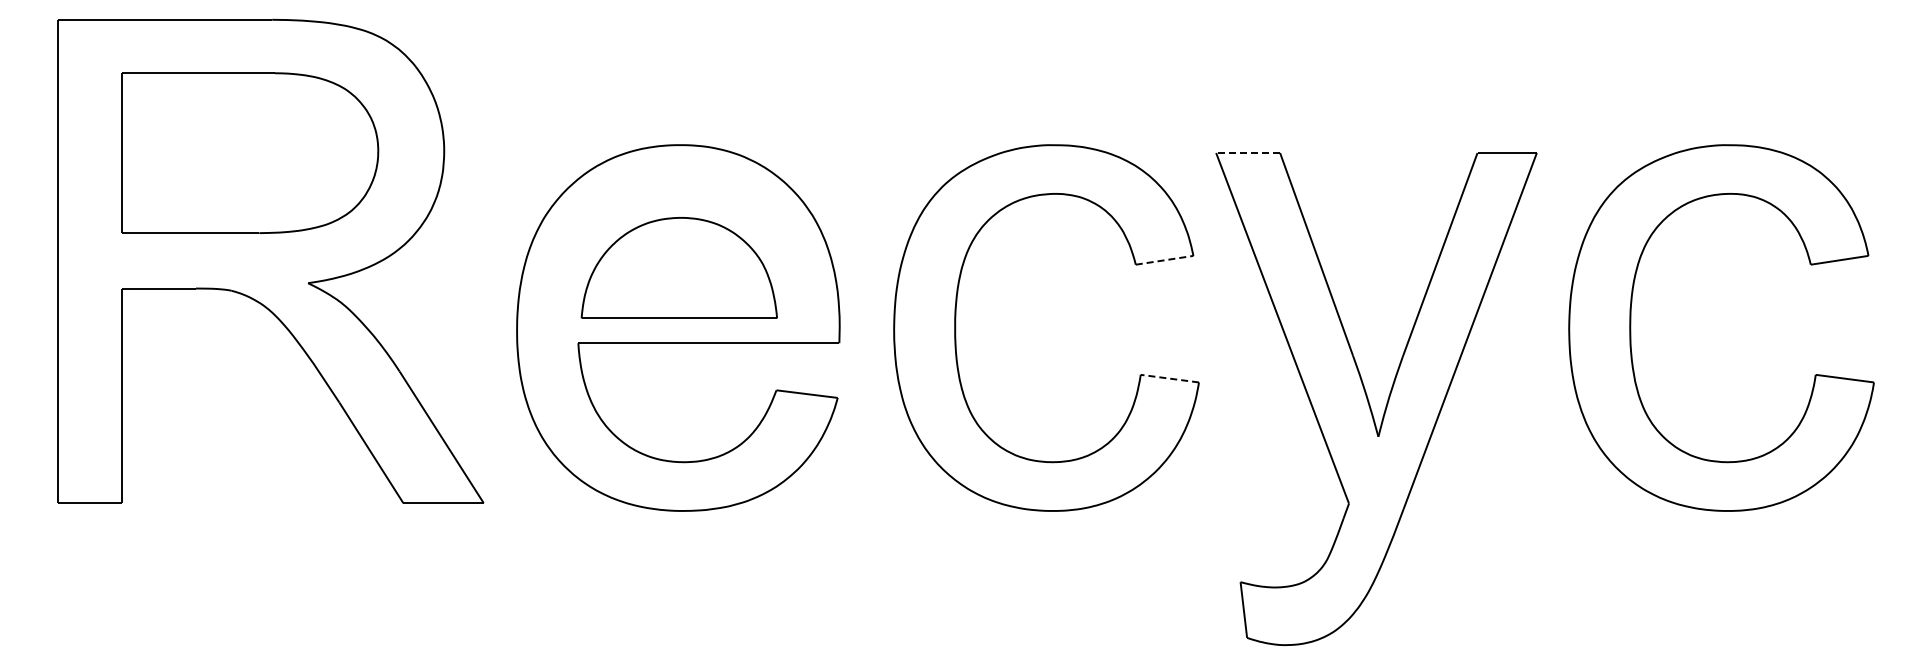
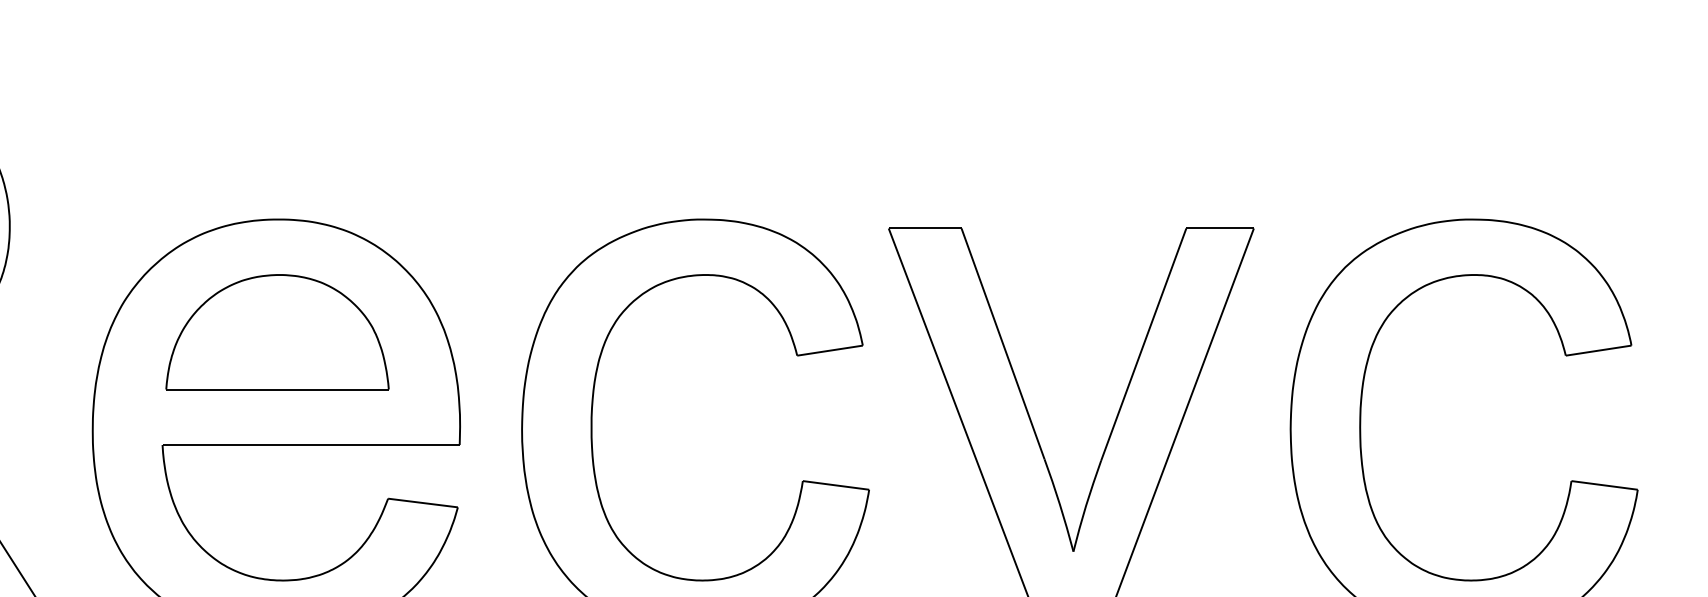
line: (1248, 153) -> (925, 229), dashed -> solid
line: (1165, 260) -> (831, 350), dashed -> solid
part: (678, 267) -> (276, 331), moved
line: (1169, 378) -> (835, 485), dashed -> solid

